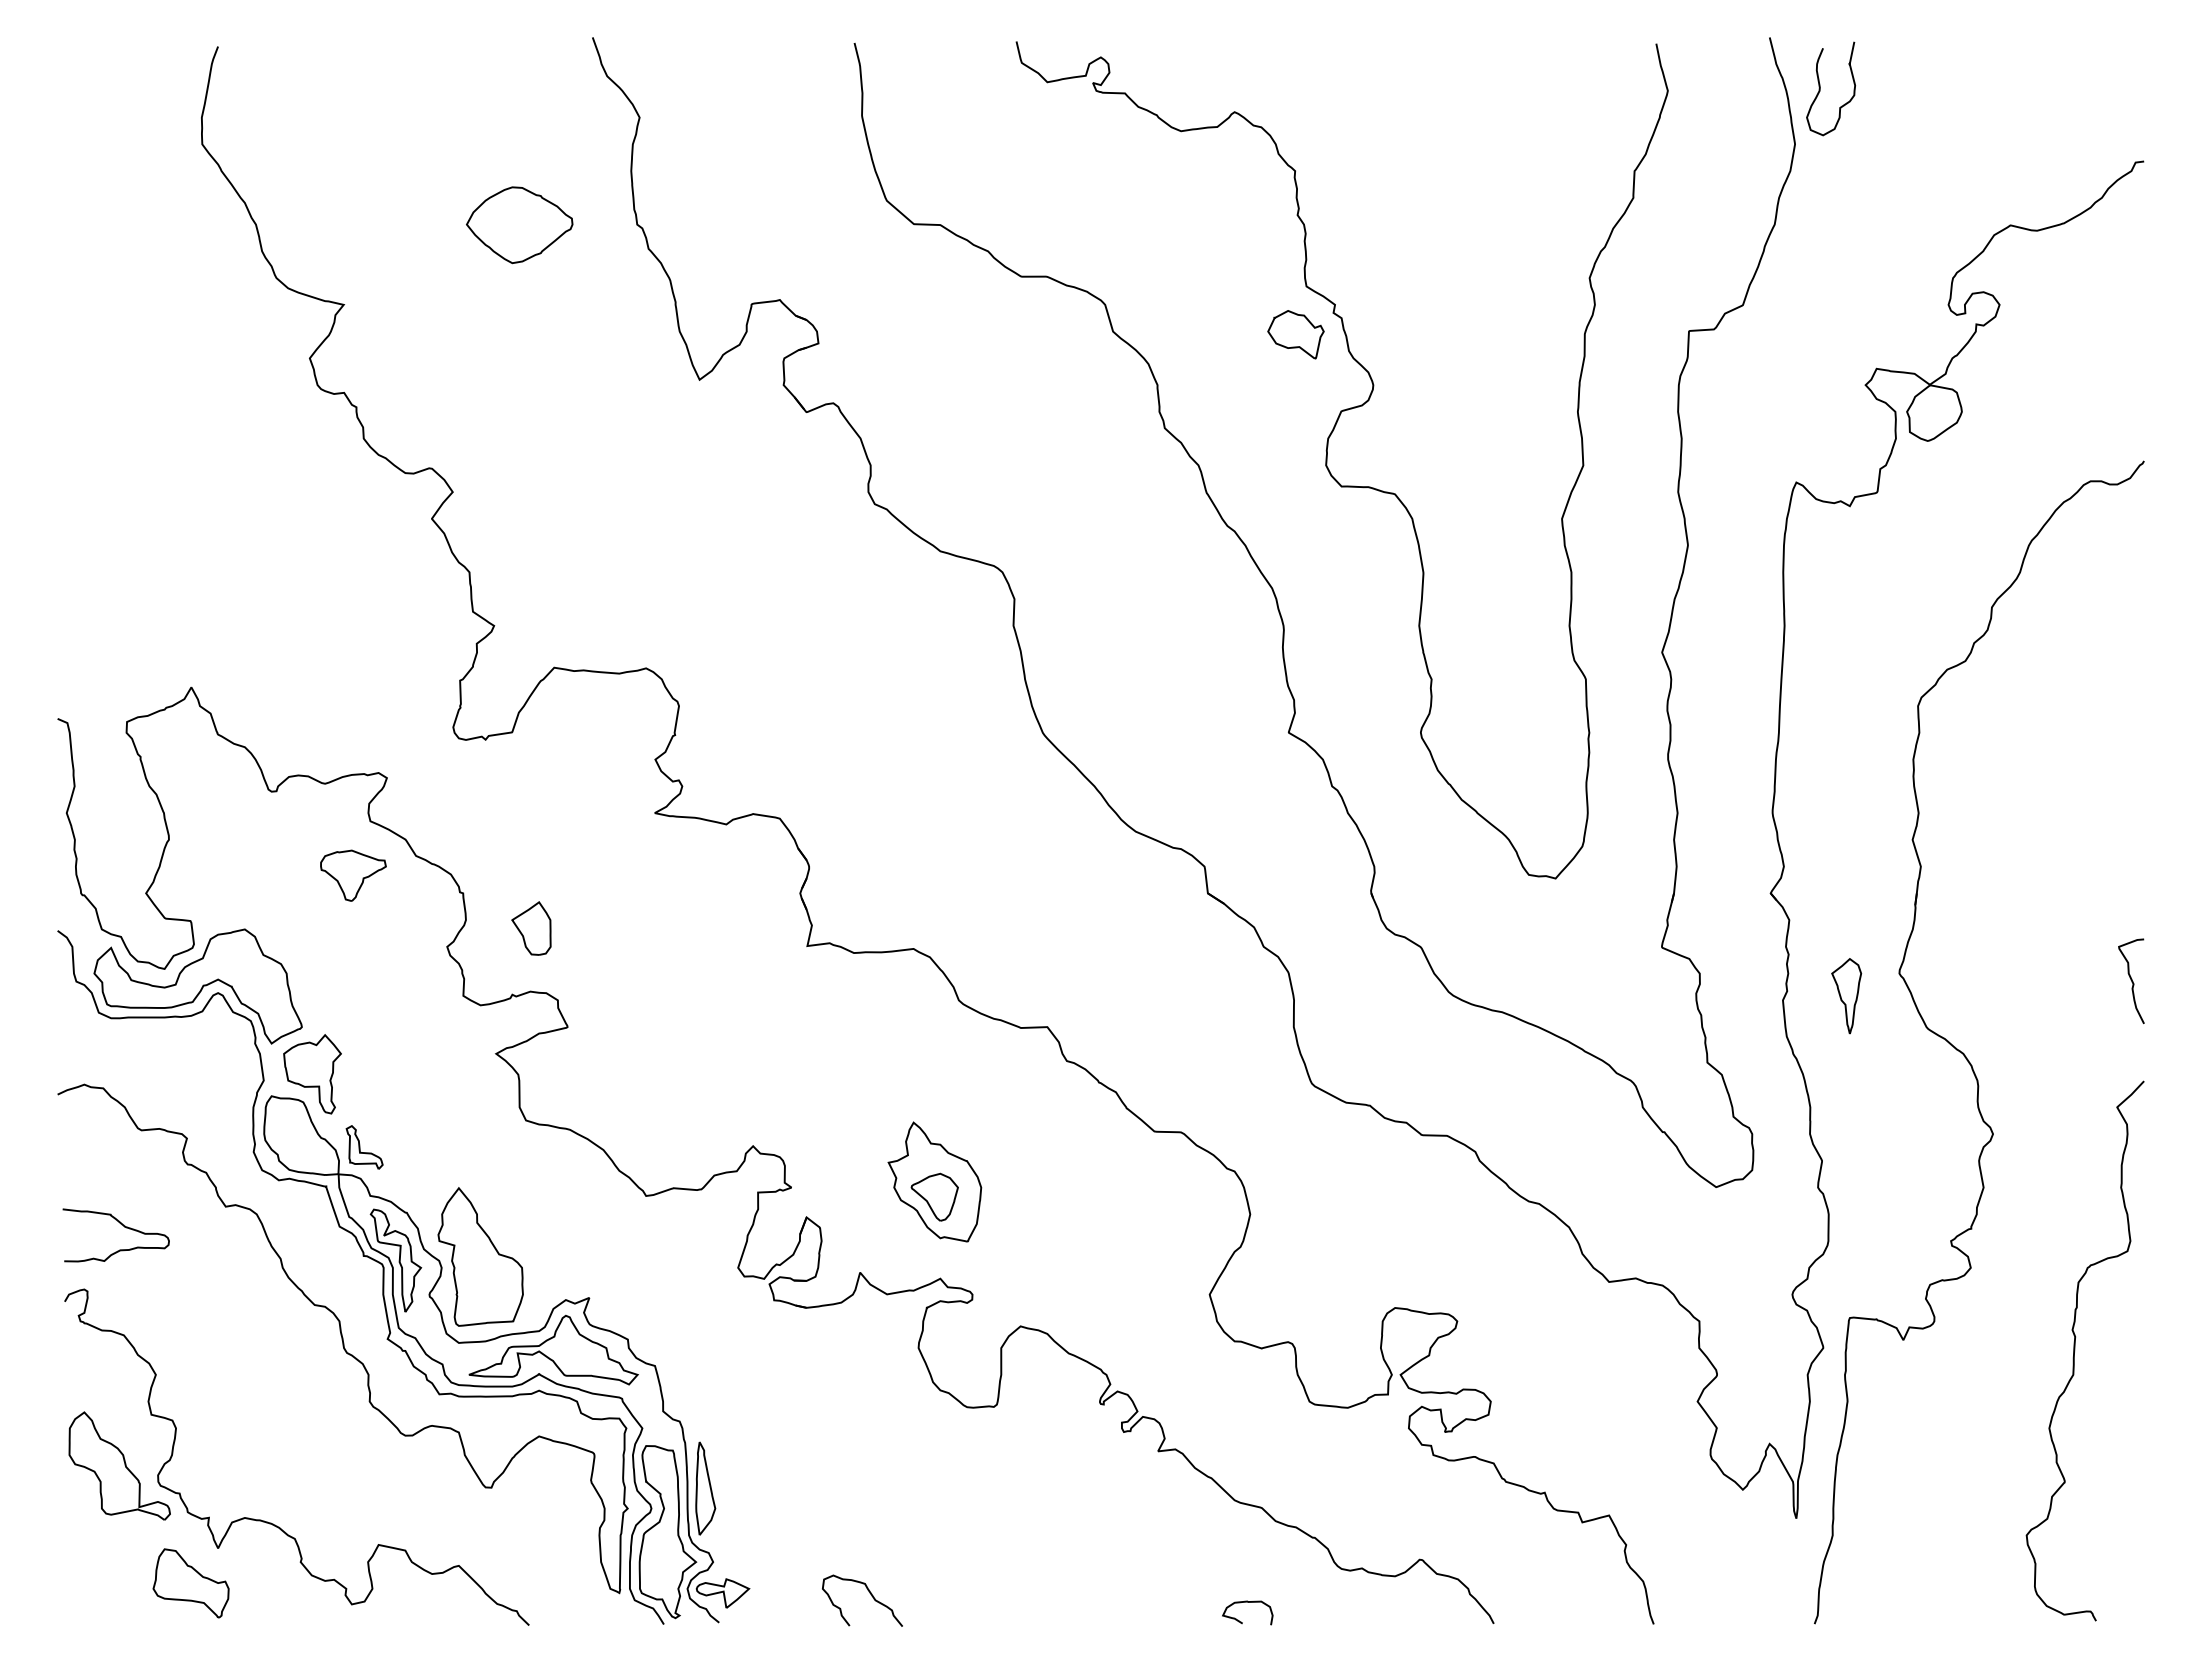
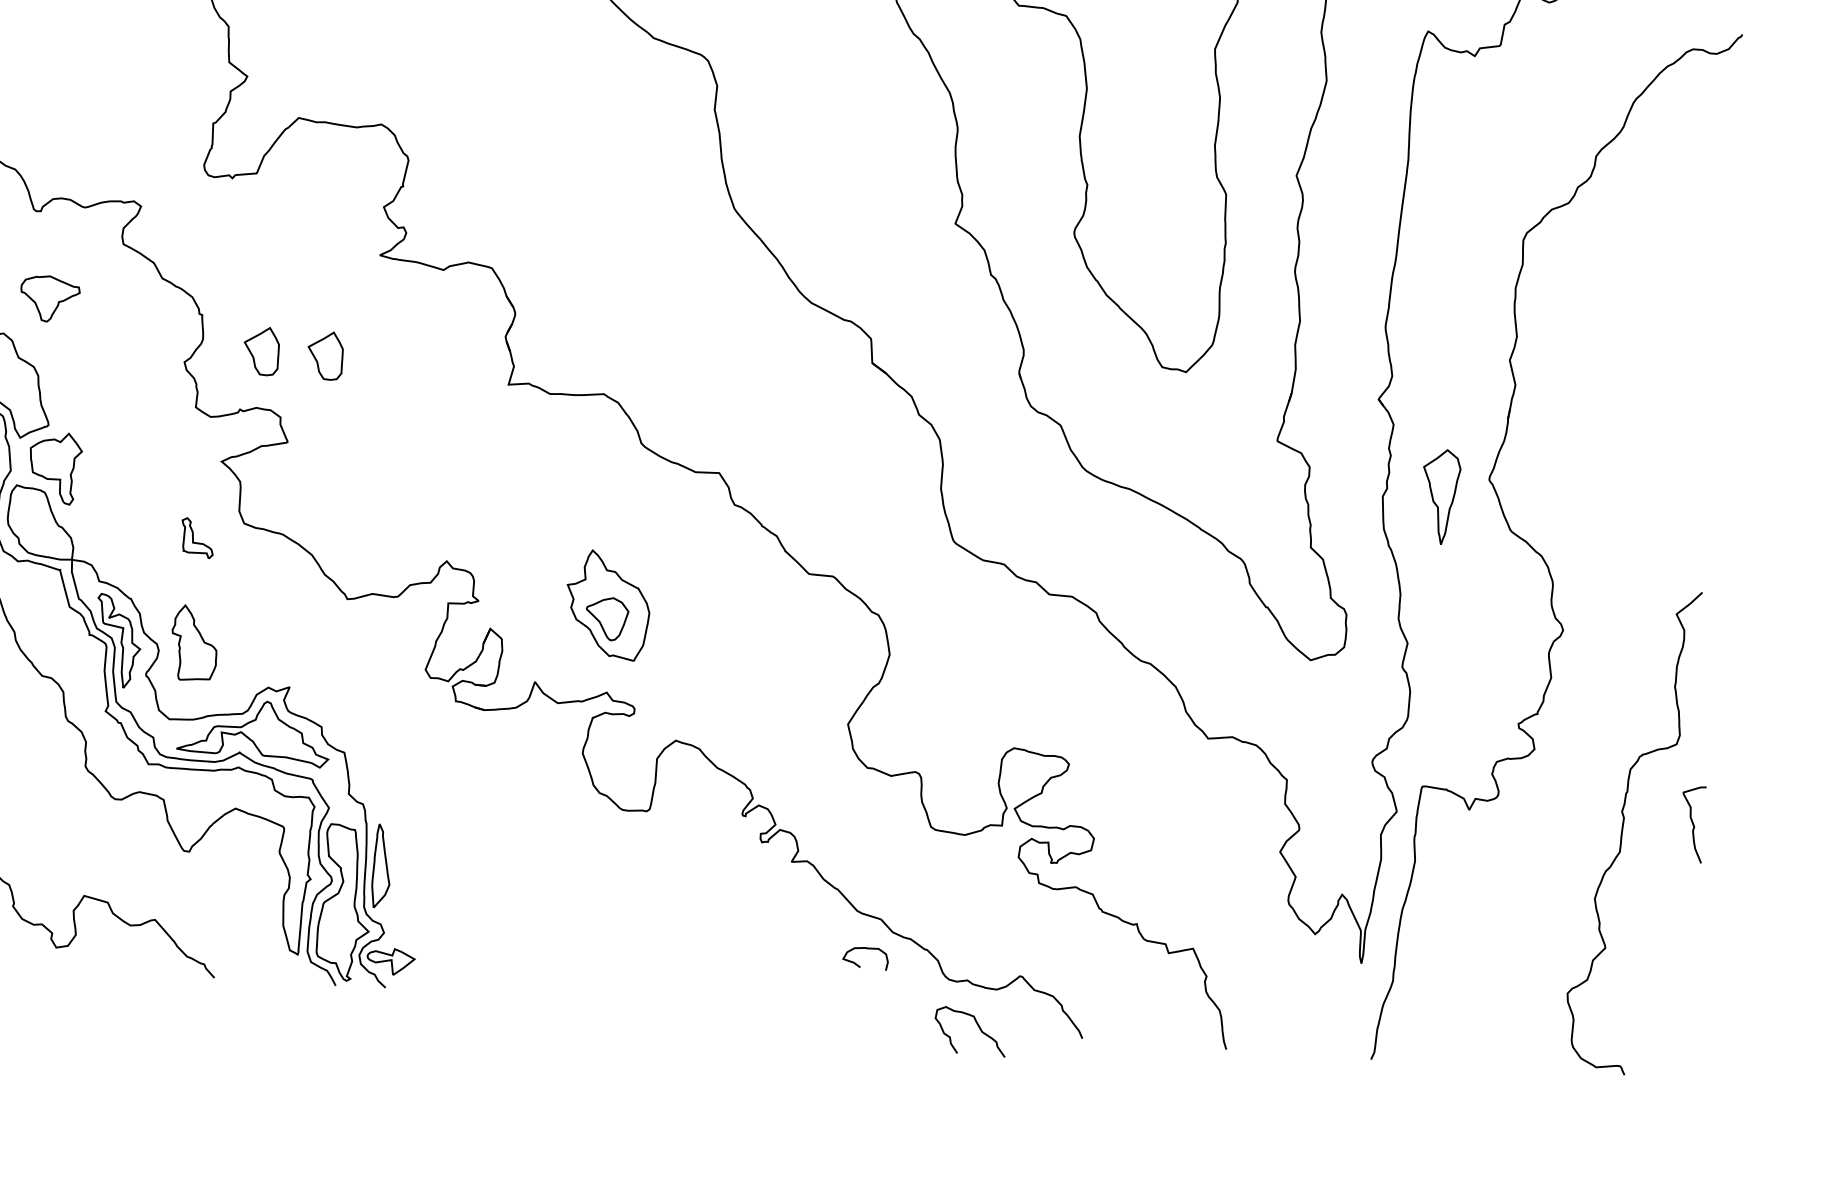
part: (353, 875) -> (50, 298), moved
part: (602, 928) -> (325, 355), added
curve: (2131, 980) -> (1692, 823), moved
part: (1846, 996) -> (1440, 497), size x1.4
part: (364, 1147) -> (197, 538), moved
part: (480, 1256) -> (194, 642), size x0.6
curve: (871, 1596) -> (978, 1028), moved
curve: (1247, 1602) -> (866, 948), moved

